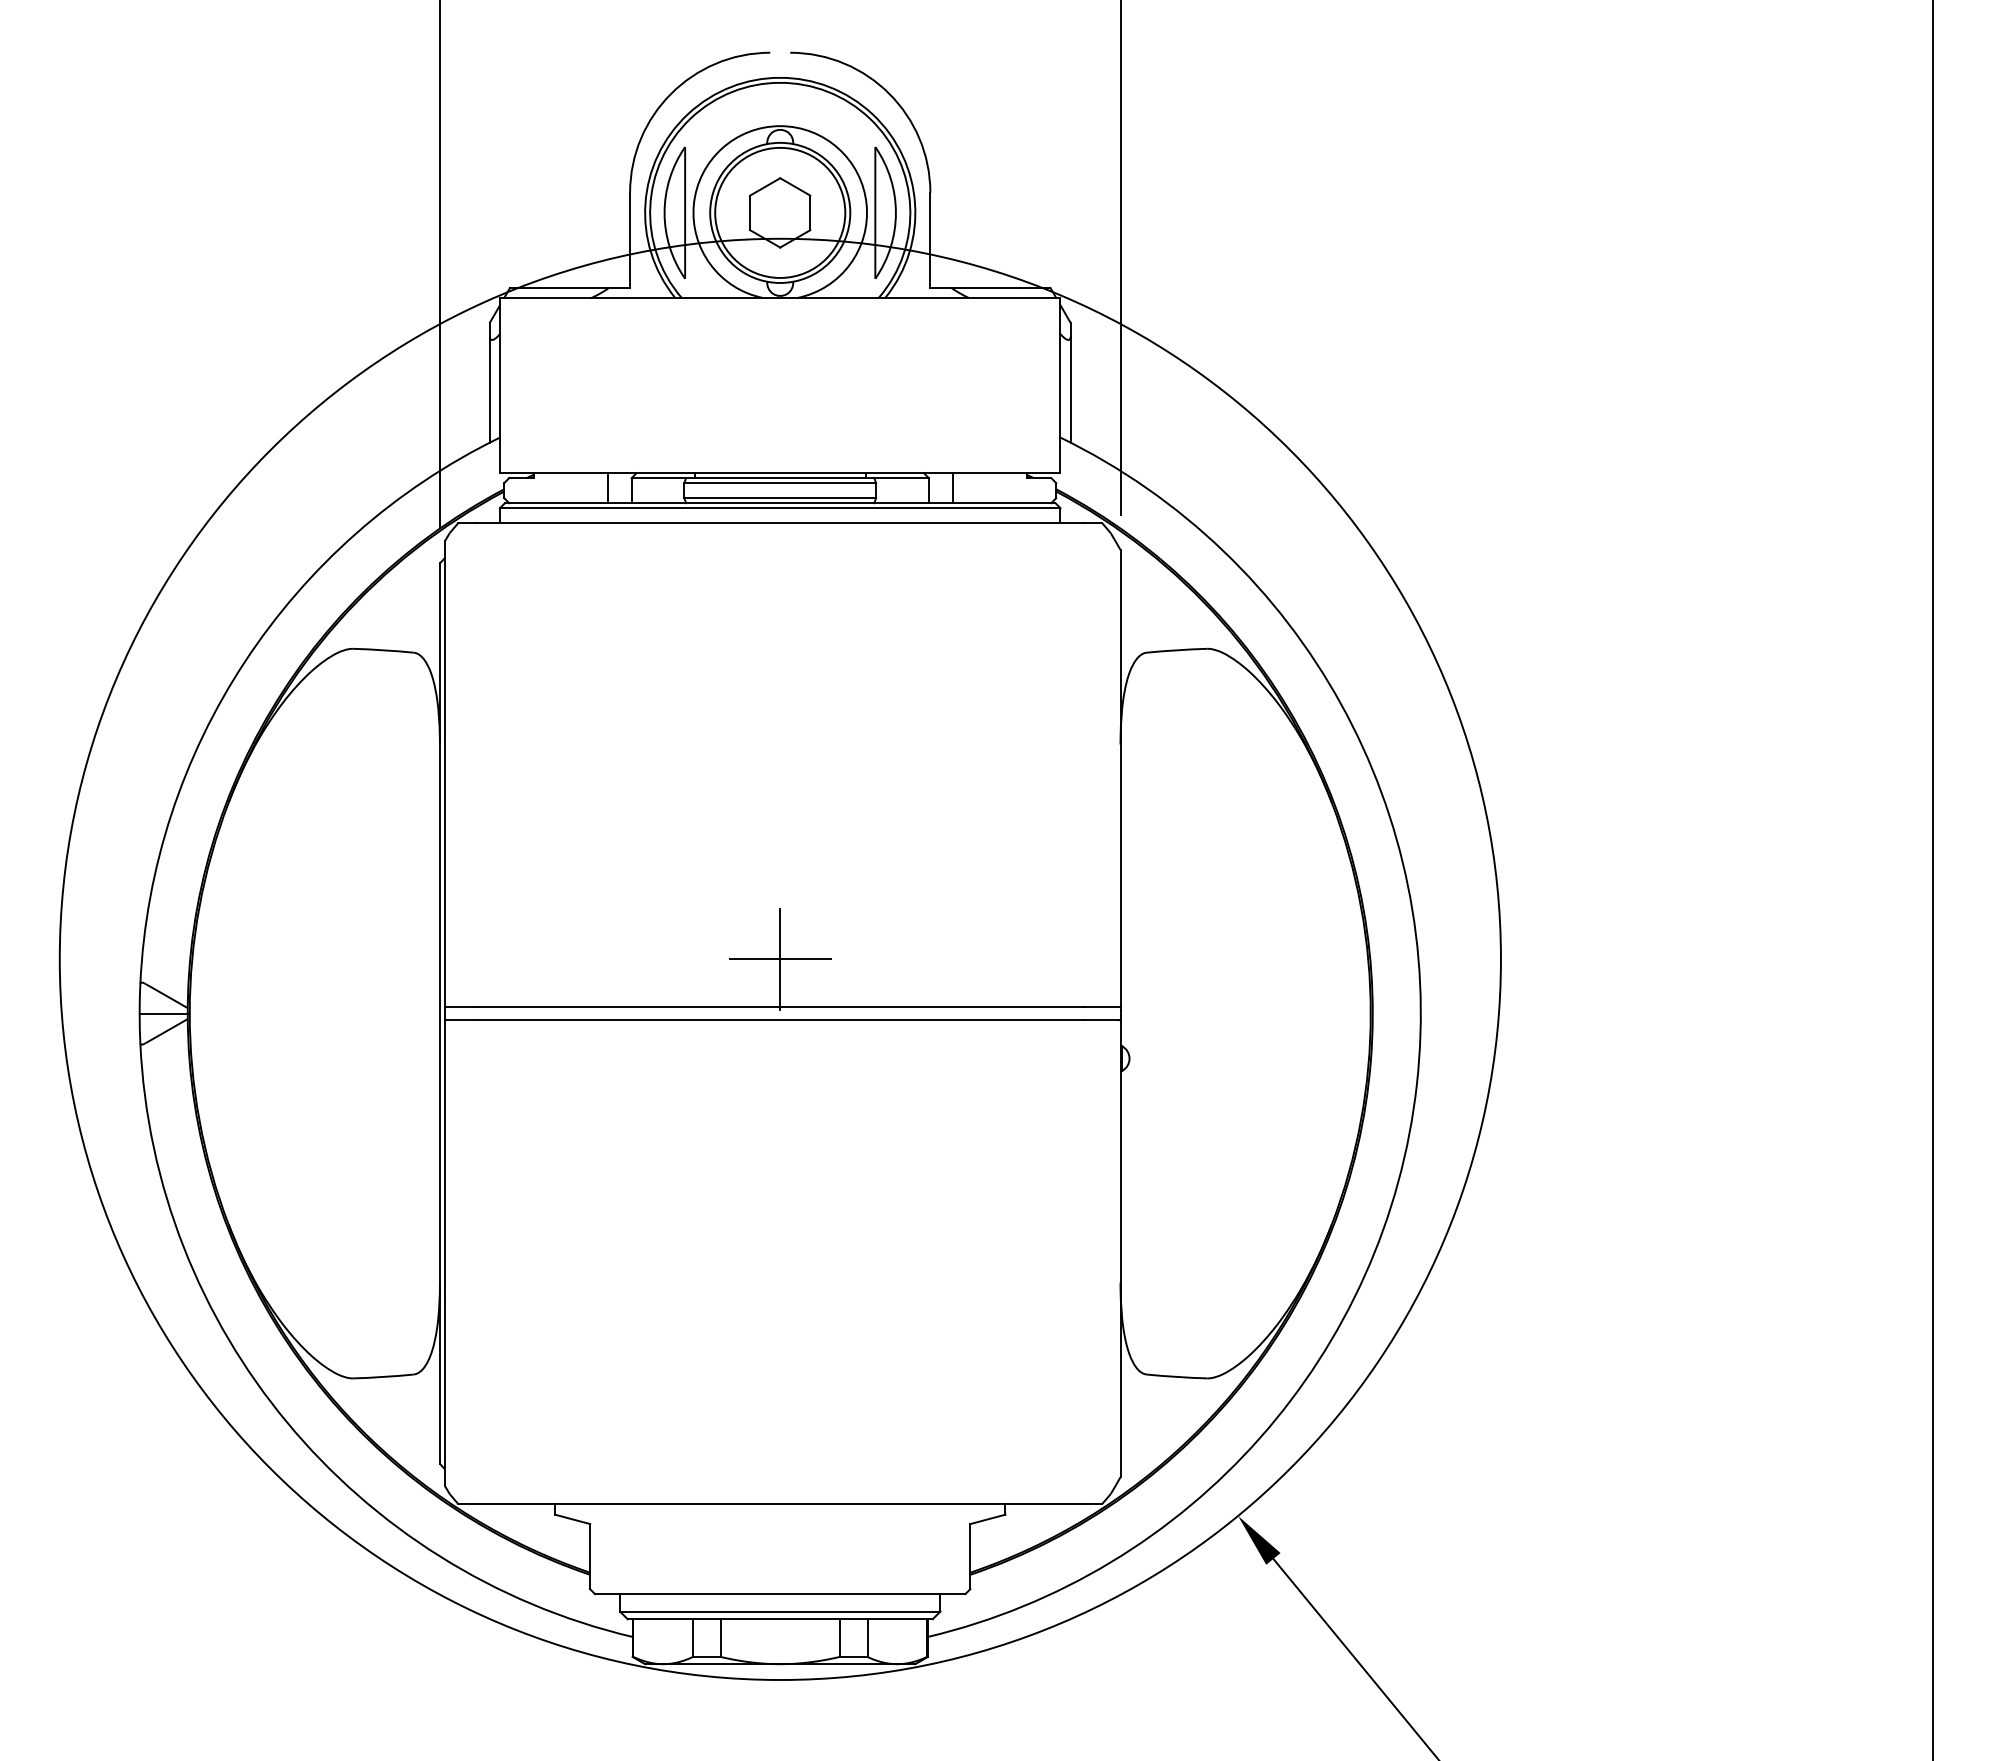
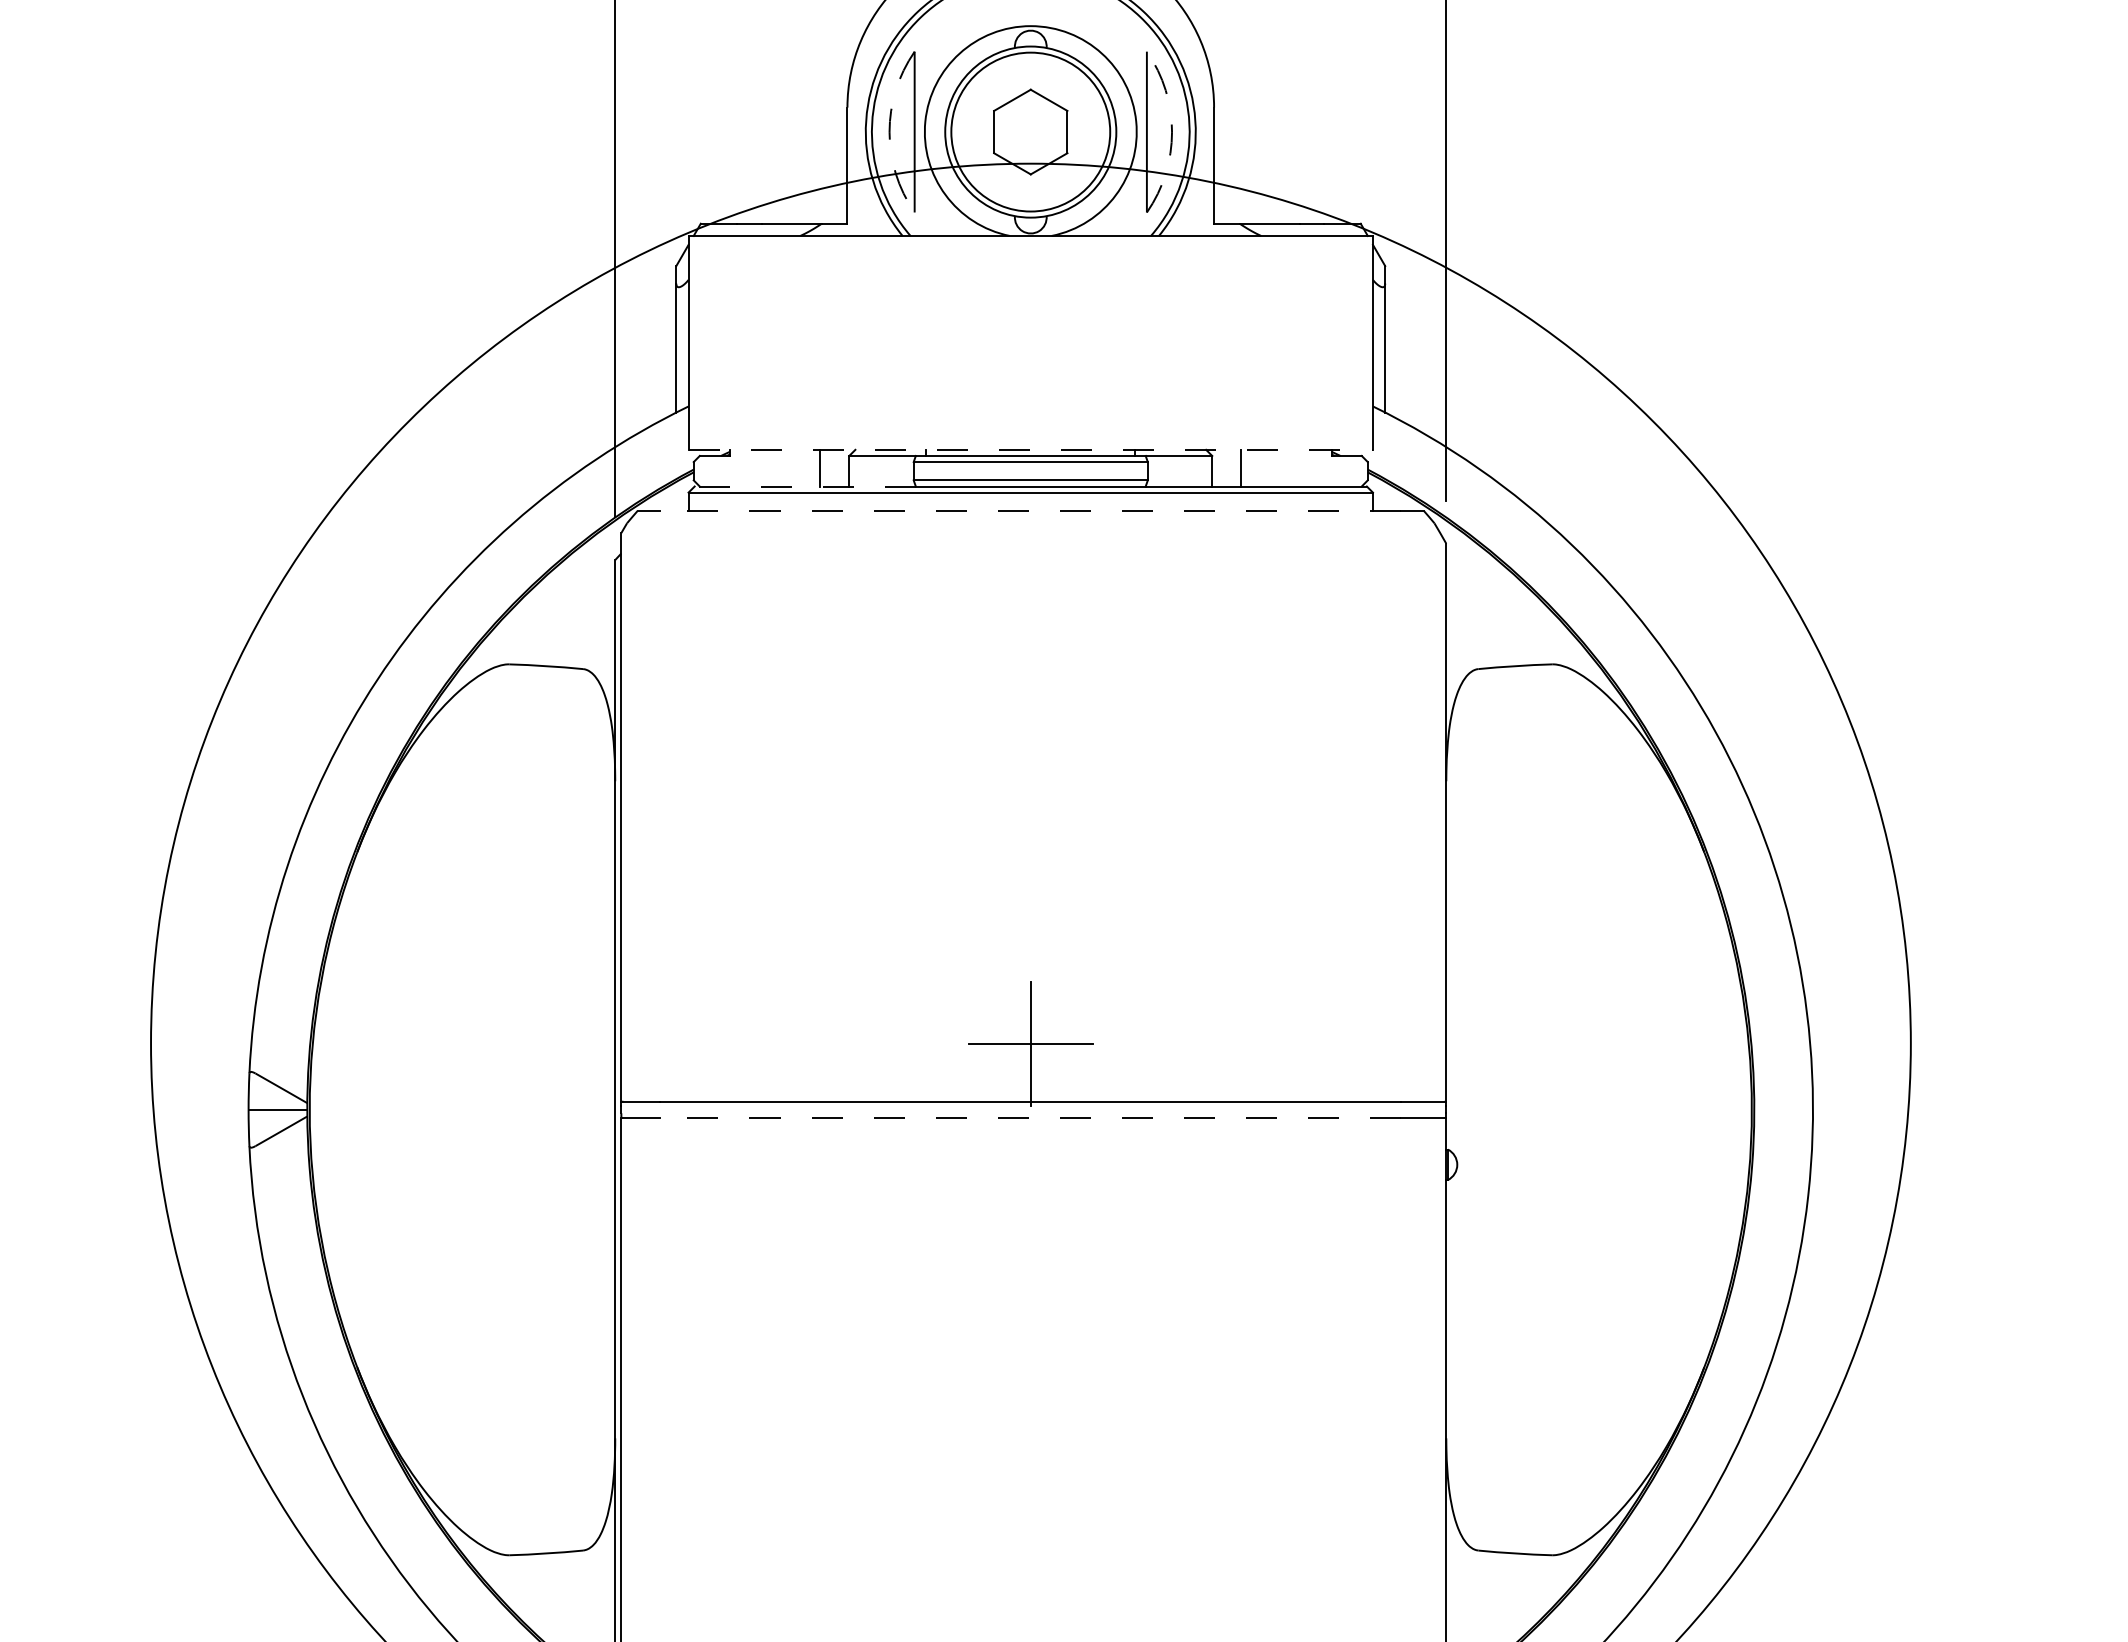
arc: (664, 212) -> (889, 131), solid -> dashed
arc: (895, 212) -> (1171, 131), solid -> dashed
line: (780, 473) -> (1031, 450), solid -> dashed
line: (595, 503) -> (805, 486), solid -> dashed
line: (780, 523) -> (1031, 511), solid -> dashed
line: (780, 1020) -> (1031, 1118), solid -> dashed

